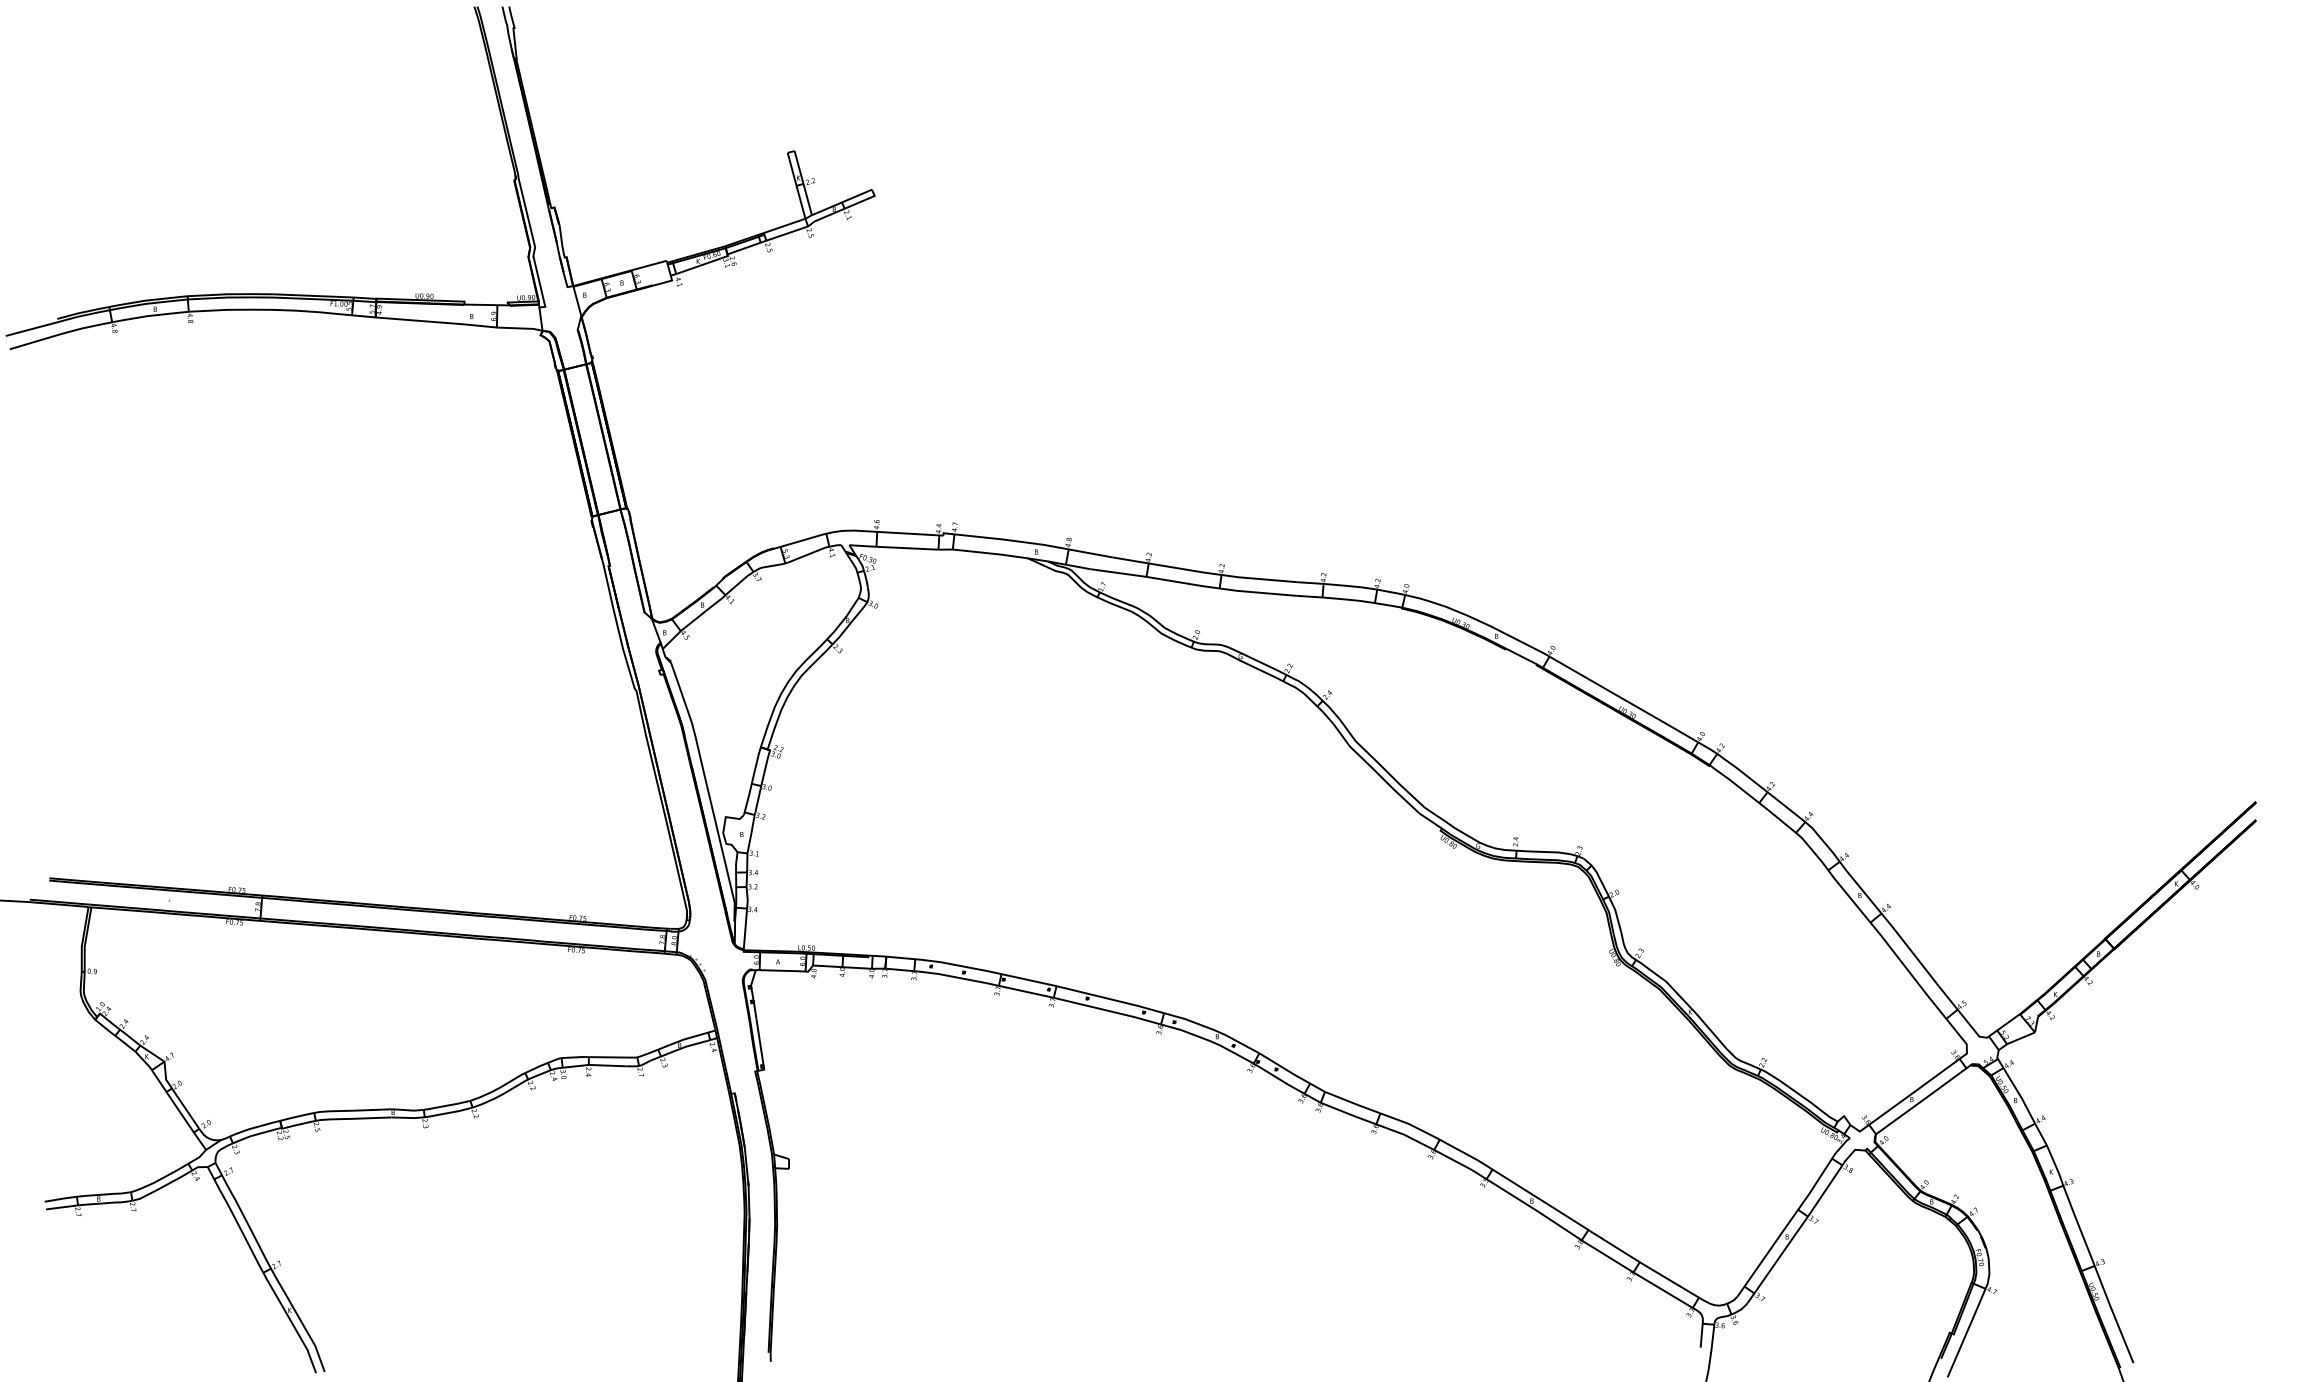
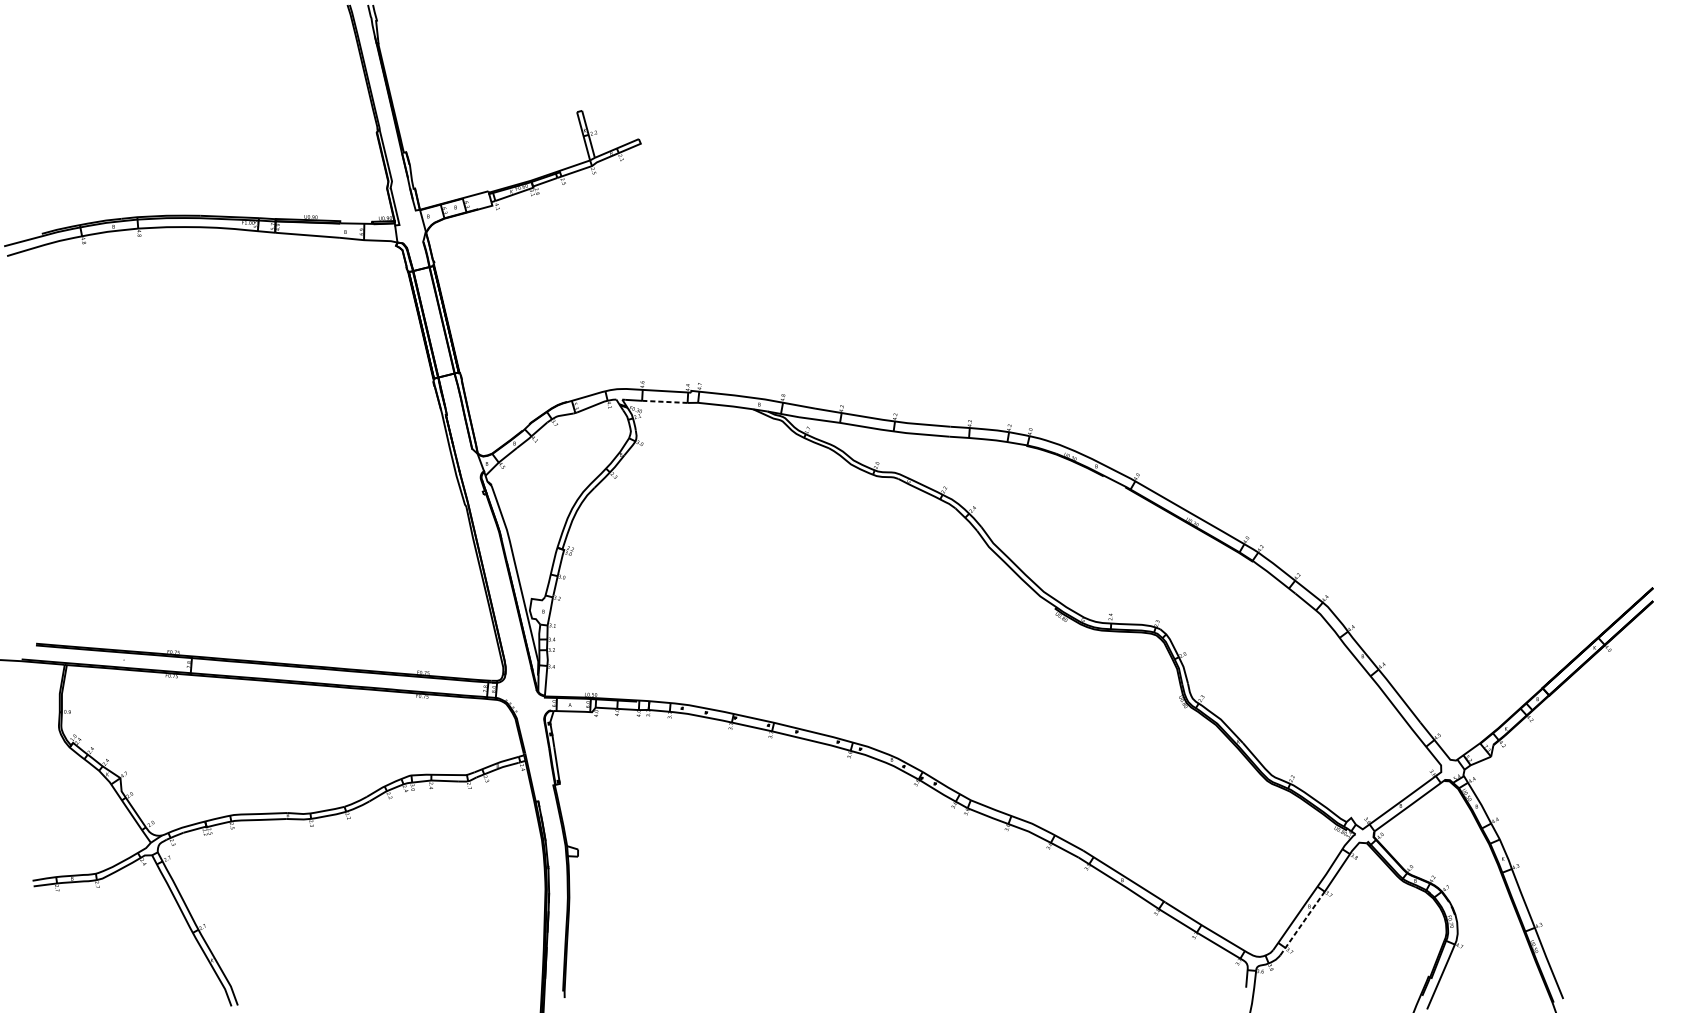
line: (906, 548) -> (664, 402), solid -> dashed
line: (1777, 1259) -> (1302, 923), solid -> dashed

